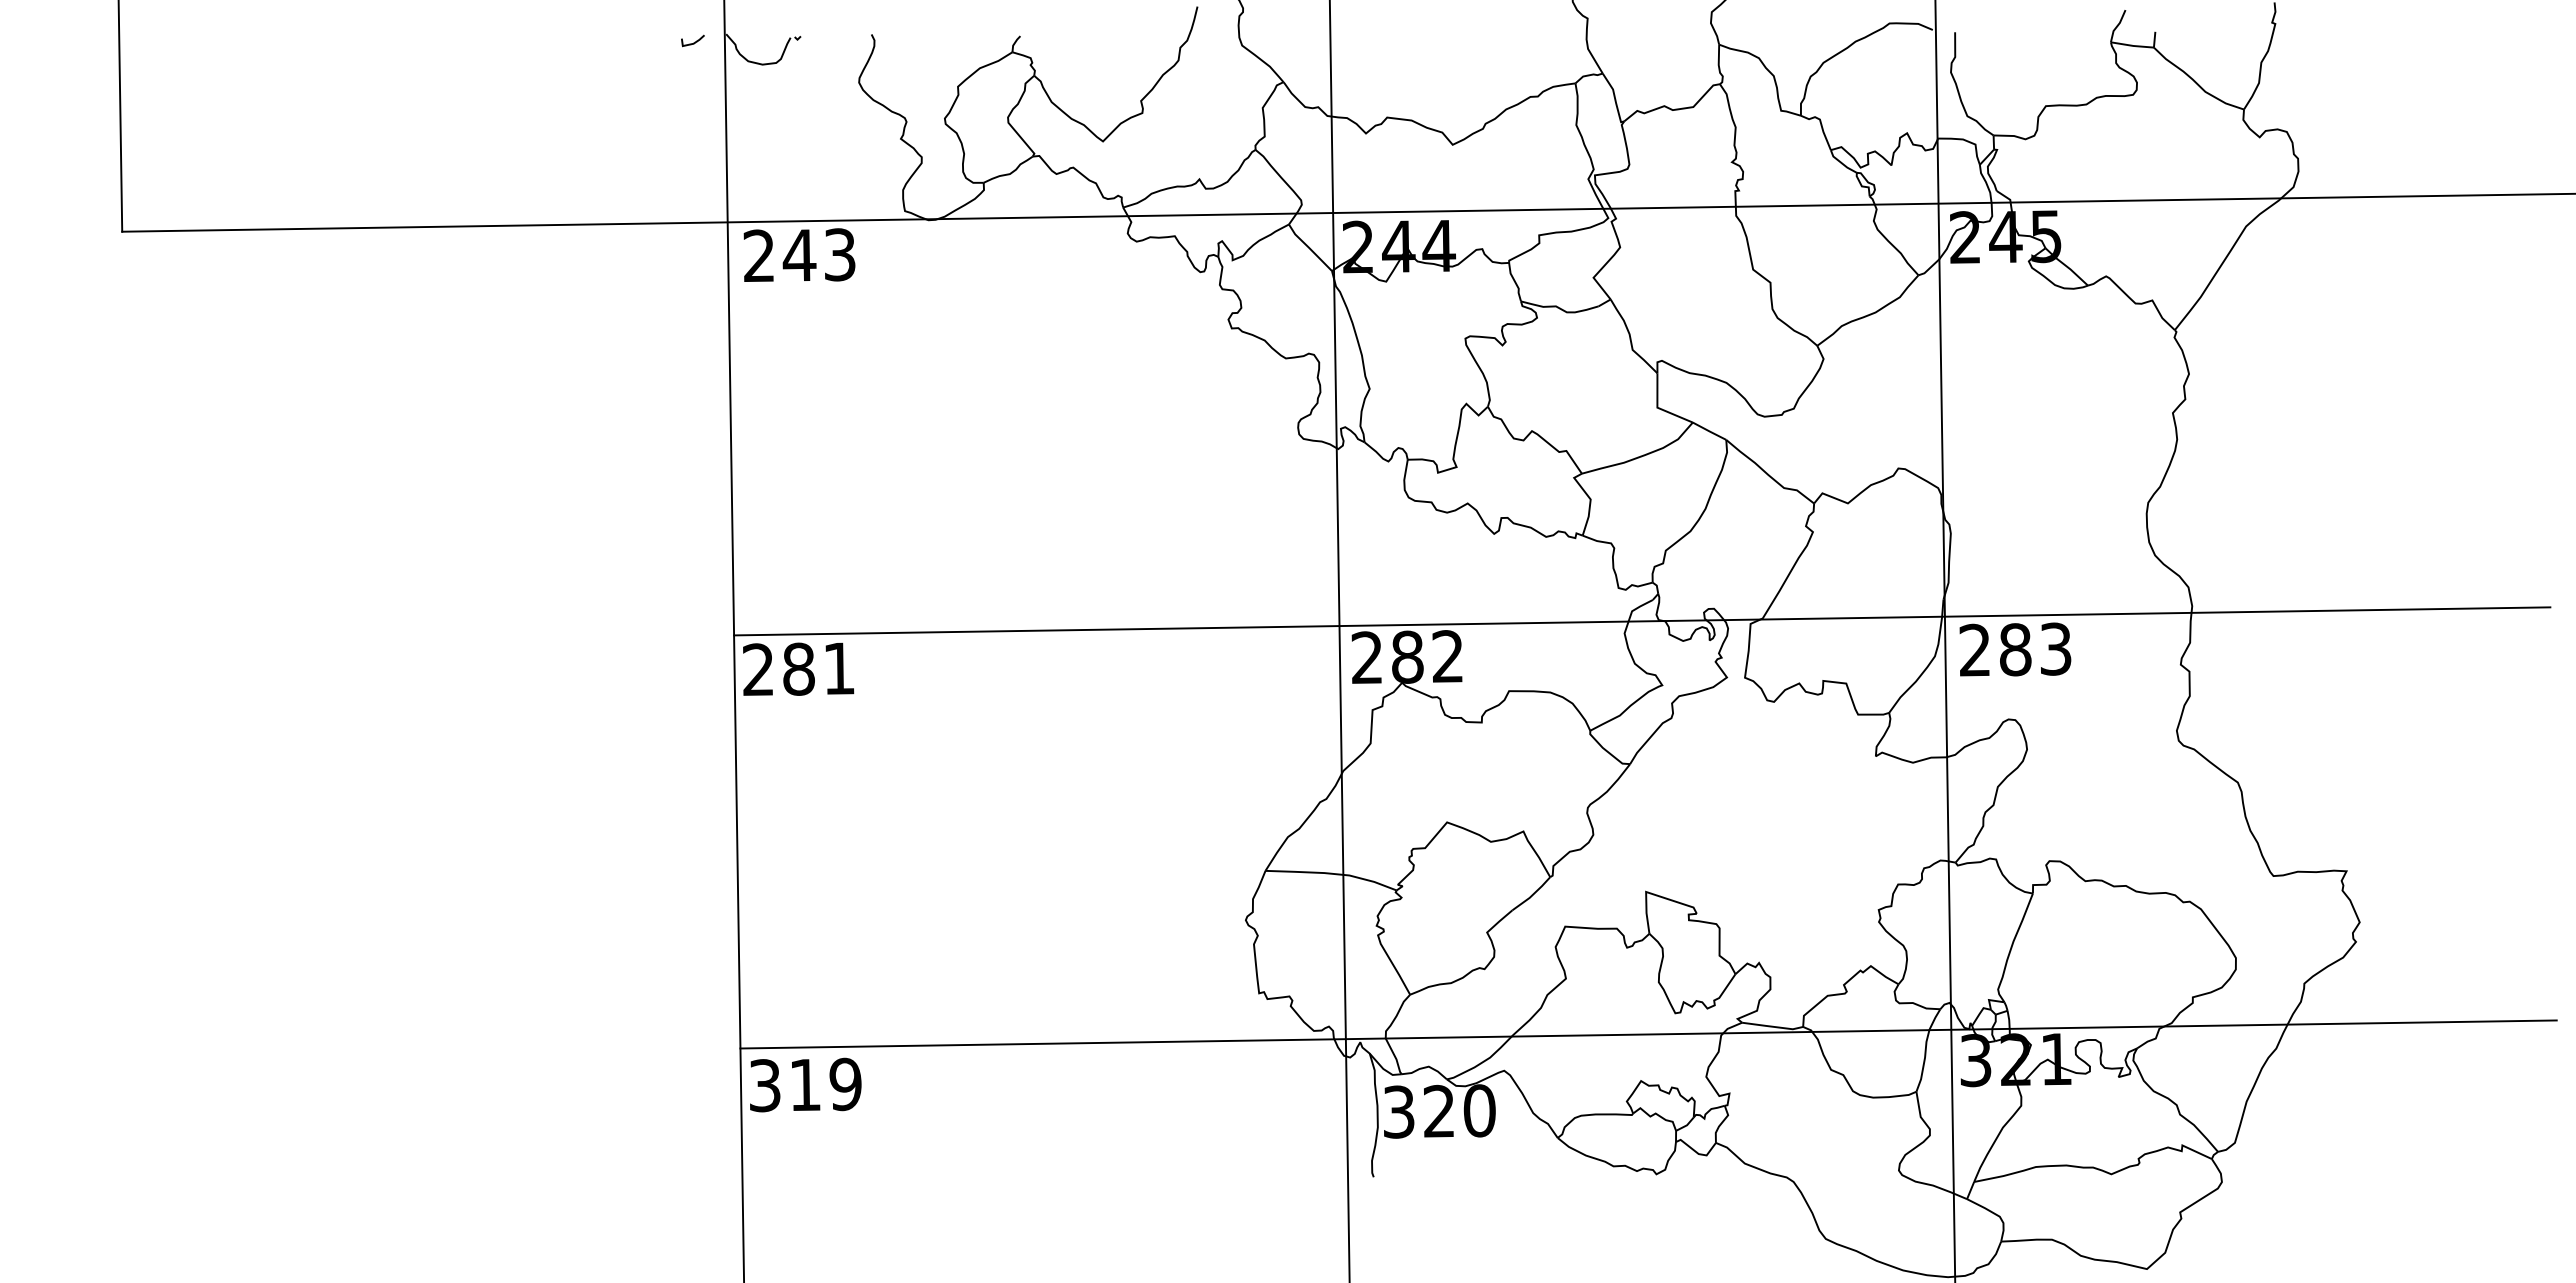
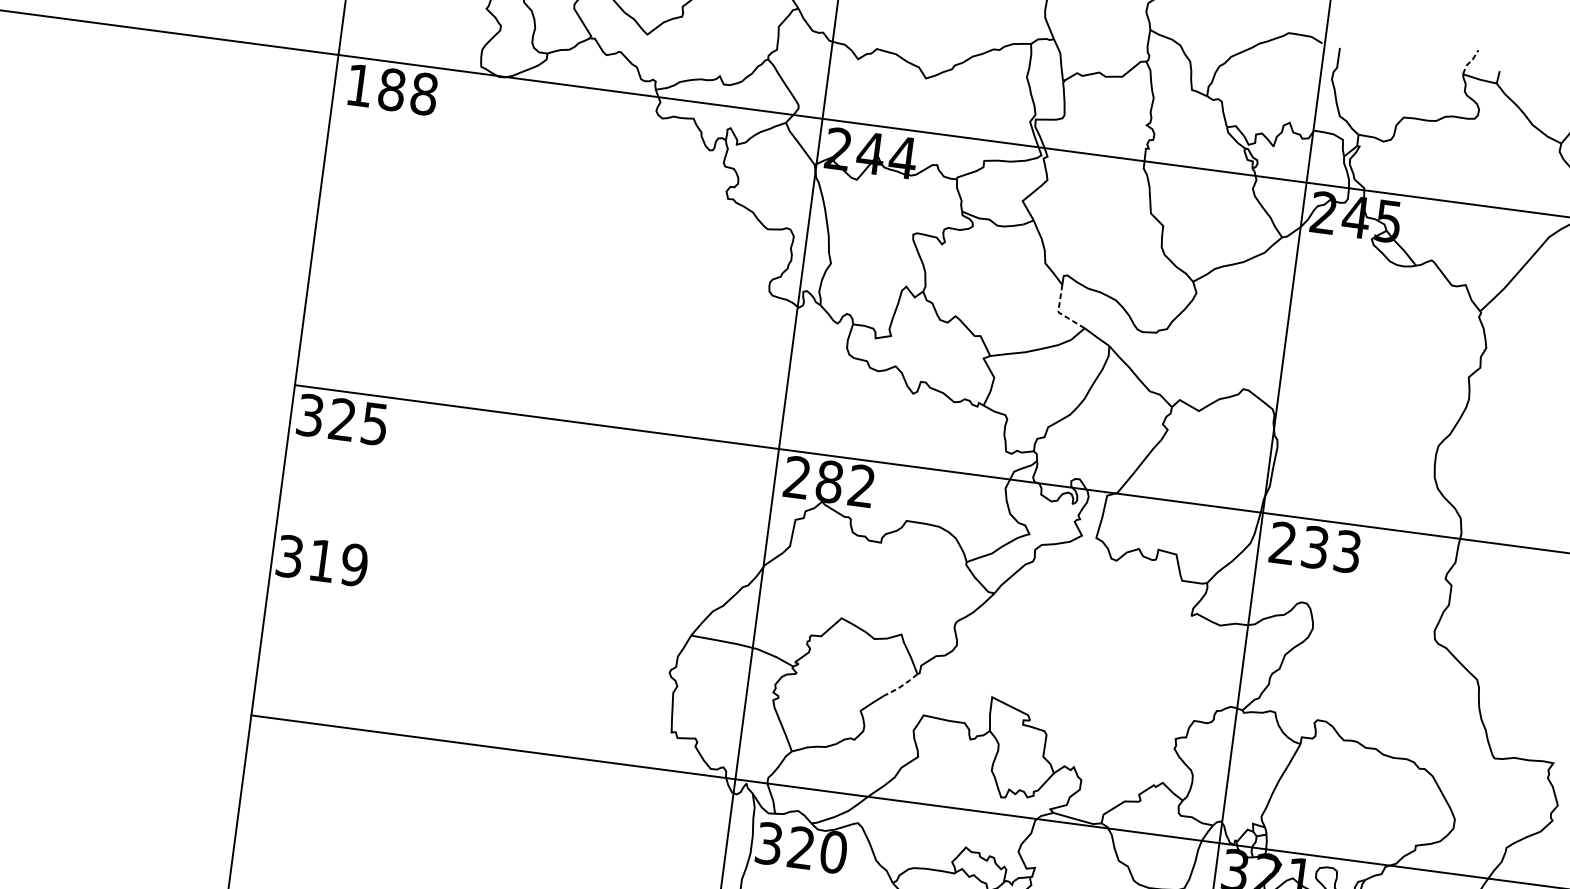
line: (2117, 25) -> (1470, 61), solid -> dashed
text: (799, 255) -> (391, 89), 243 -> 188
line: (1658, 408) -> (1059, 313), solid -> dashed
text: (2015, 649) -> (1315, 547), 283 -> 233
text: (798, 669) -> (342, 419), 281 -> 325
line: (1532, 895) -> (901, 686), solid -> dashed
text: (805, 1084) -> (322, 560), moved

